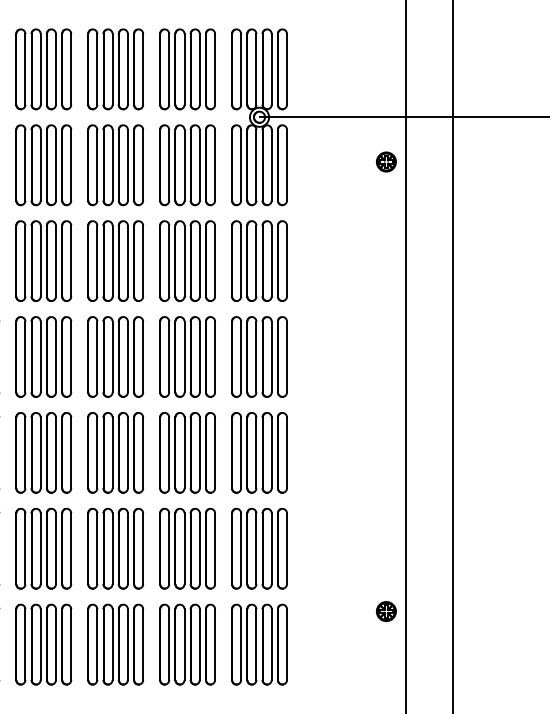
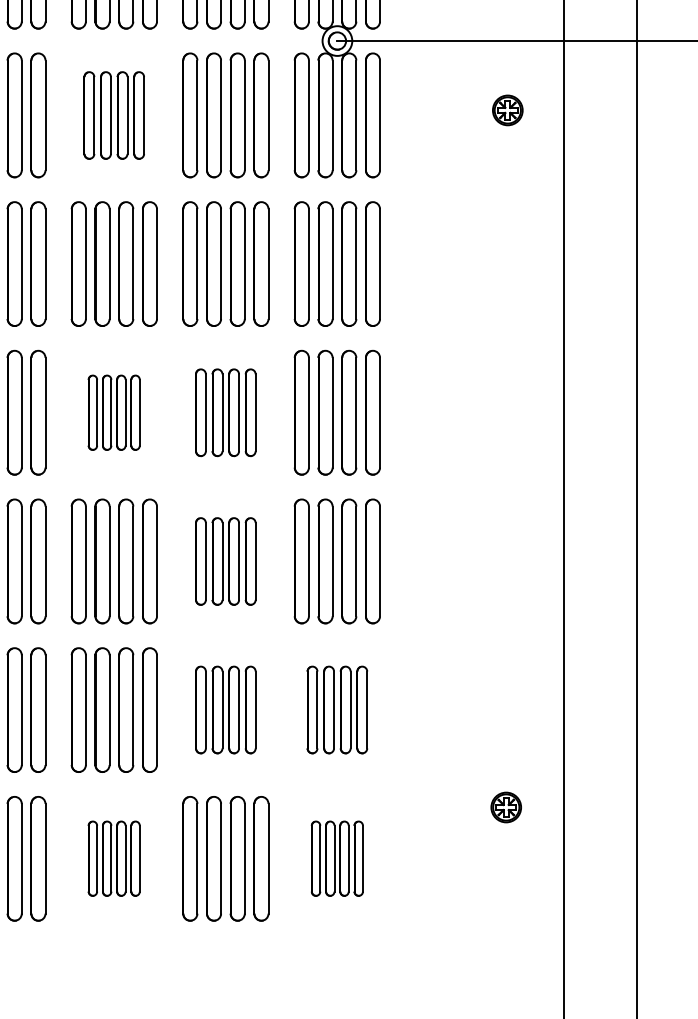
part: (386, 161) -> (507, 109), moved
part: (115, 165) -> (114, 115), size x0.7
part: (115, 356) -> (114, 411), size x0.6
part: (187, 356) -> (225, 411), size x0.7
part: (187, 452) -> (225, 560), size x0.7
part: (187, 548) -> (225, 709), size x0.7
part: (259, 548) -> (337, 709), size x0.7
part: (386, 611) -> (506, 807), moved
part: (115, 644) -> (114, 858), size x0.6
part: (259, 644) -> (337, 858), size x0.6

